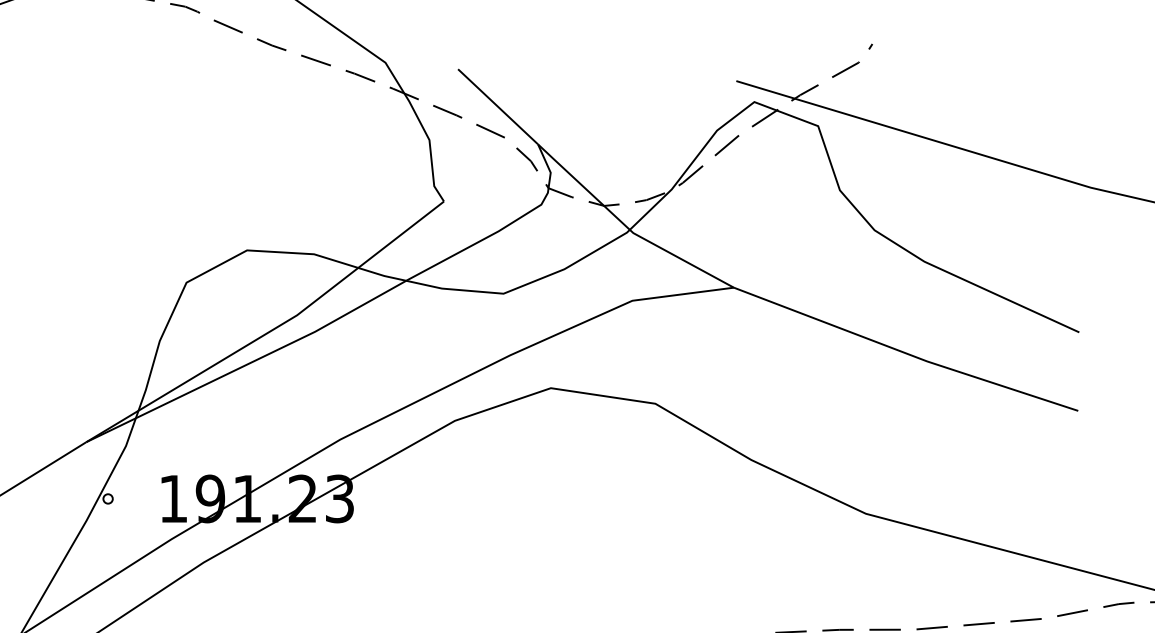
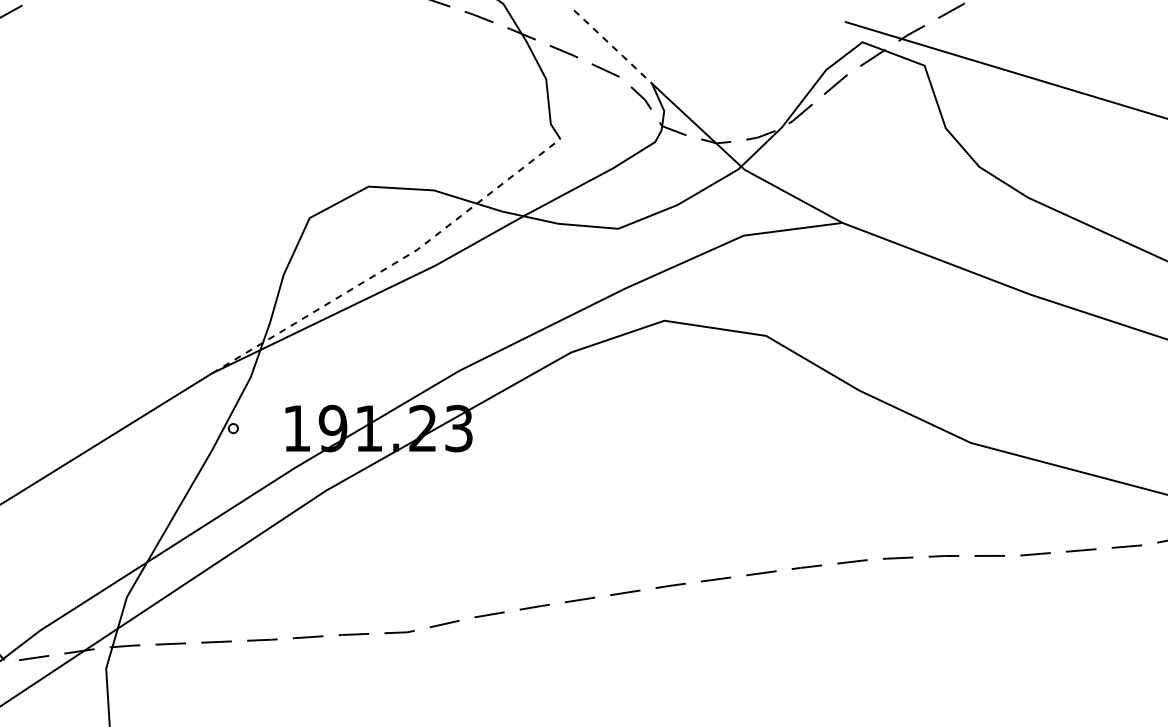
line: (498, 107) -> (613, 47), solid -> dashed
line: (271, 330) -> (392, 264), solid -> dashed

